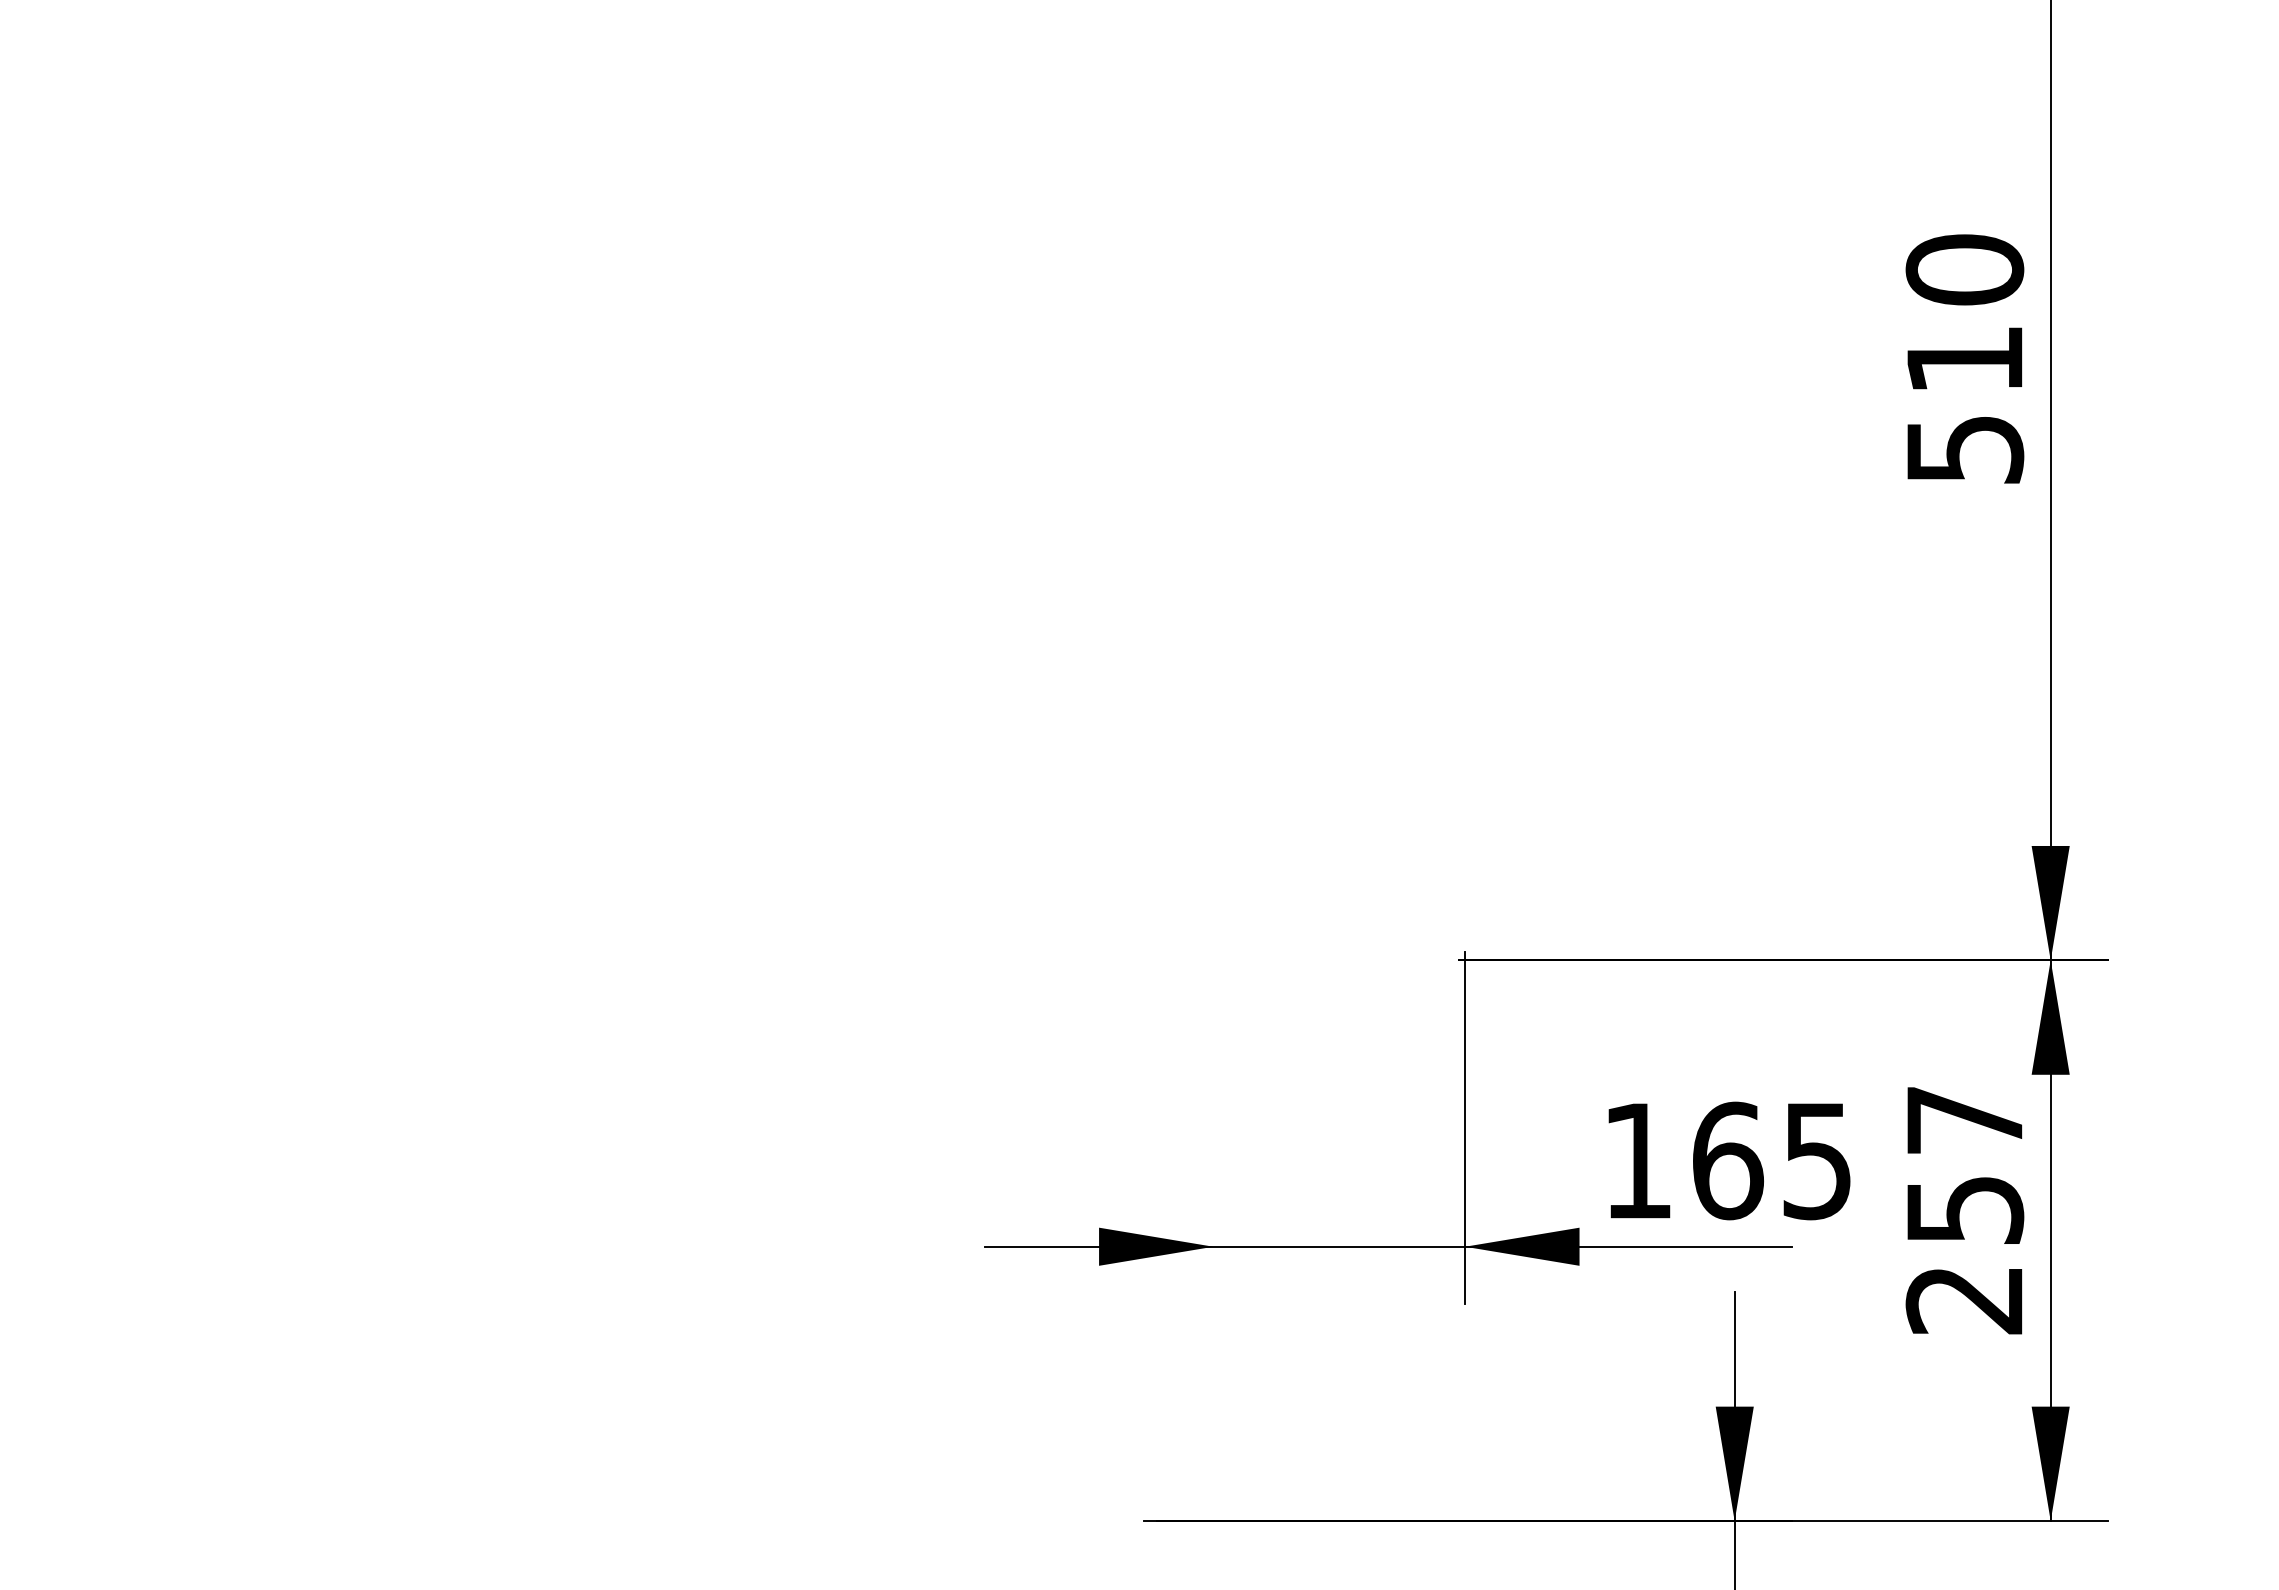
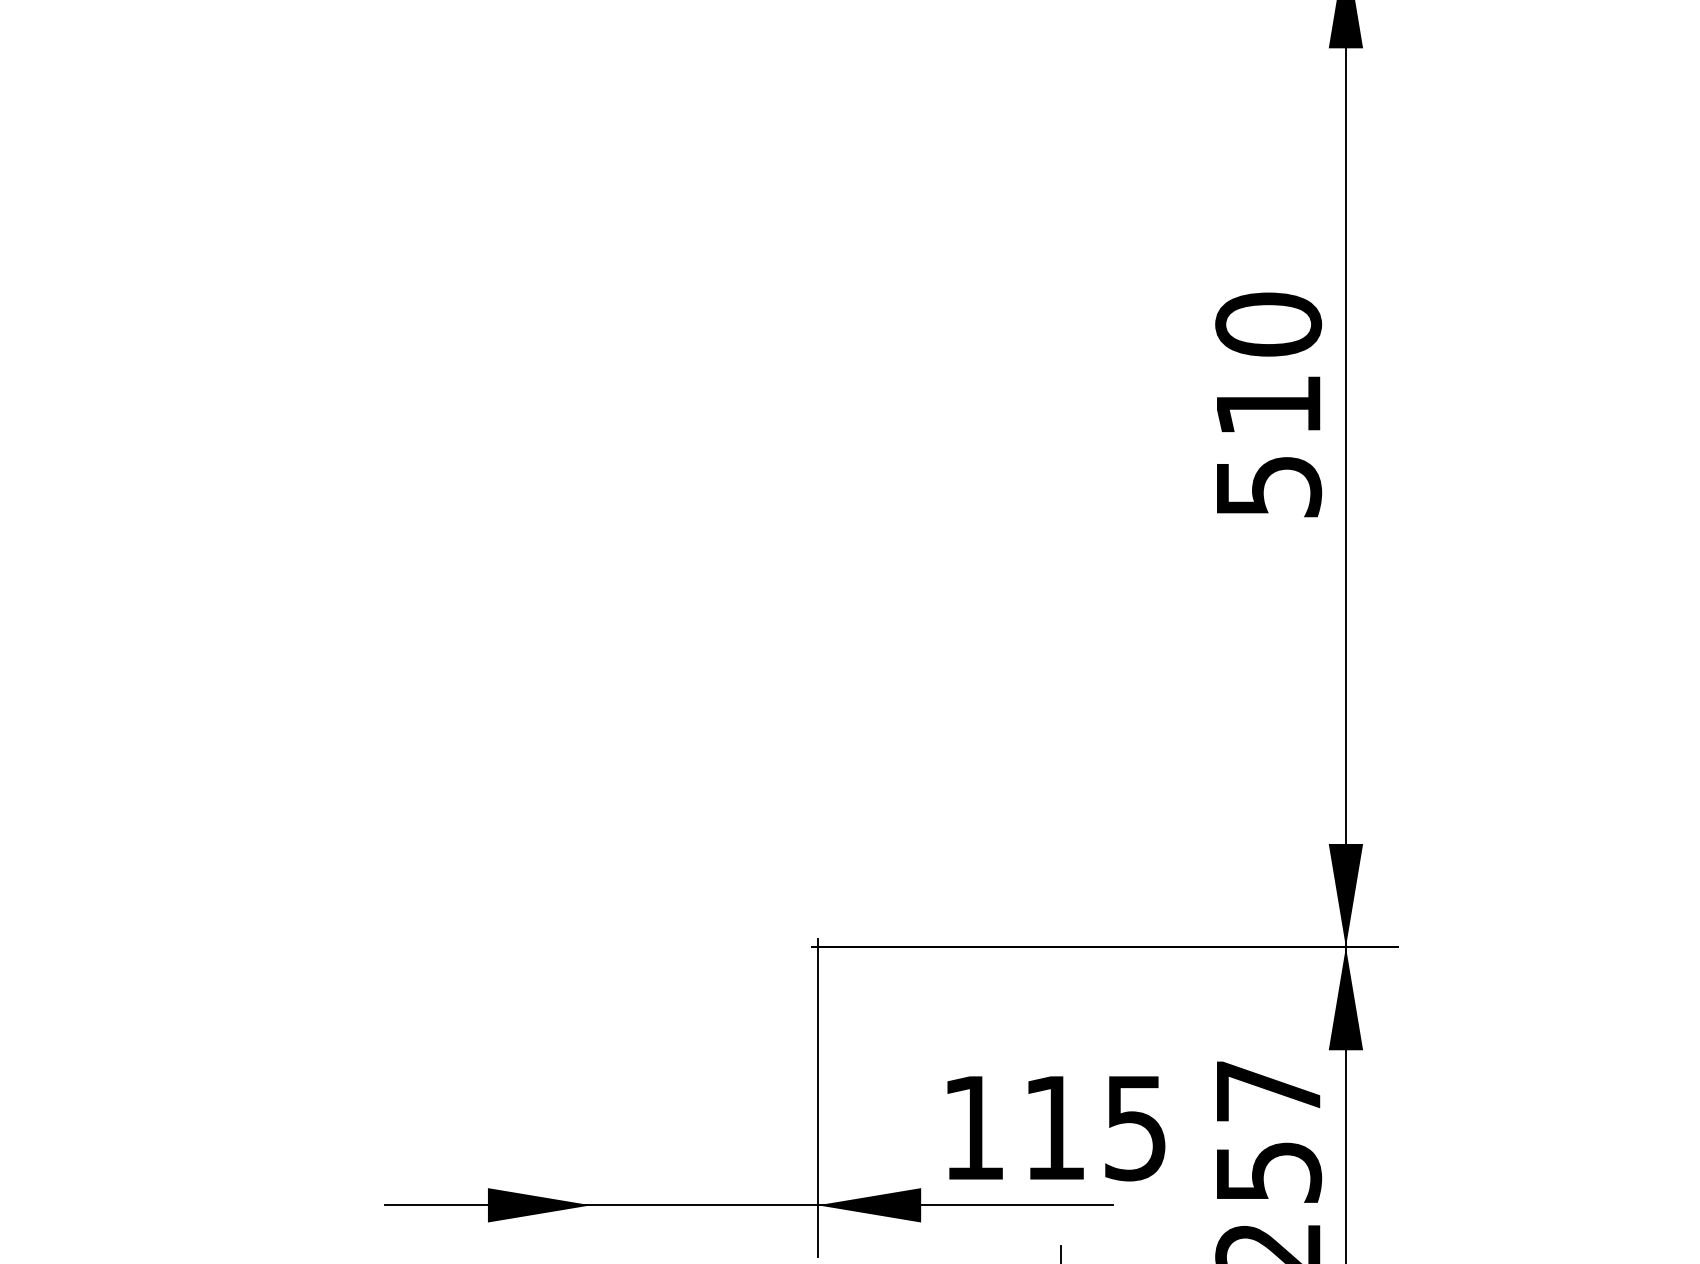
text: (1728, 1160) -> (1055, 1127), 165 -> 115

